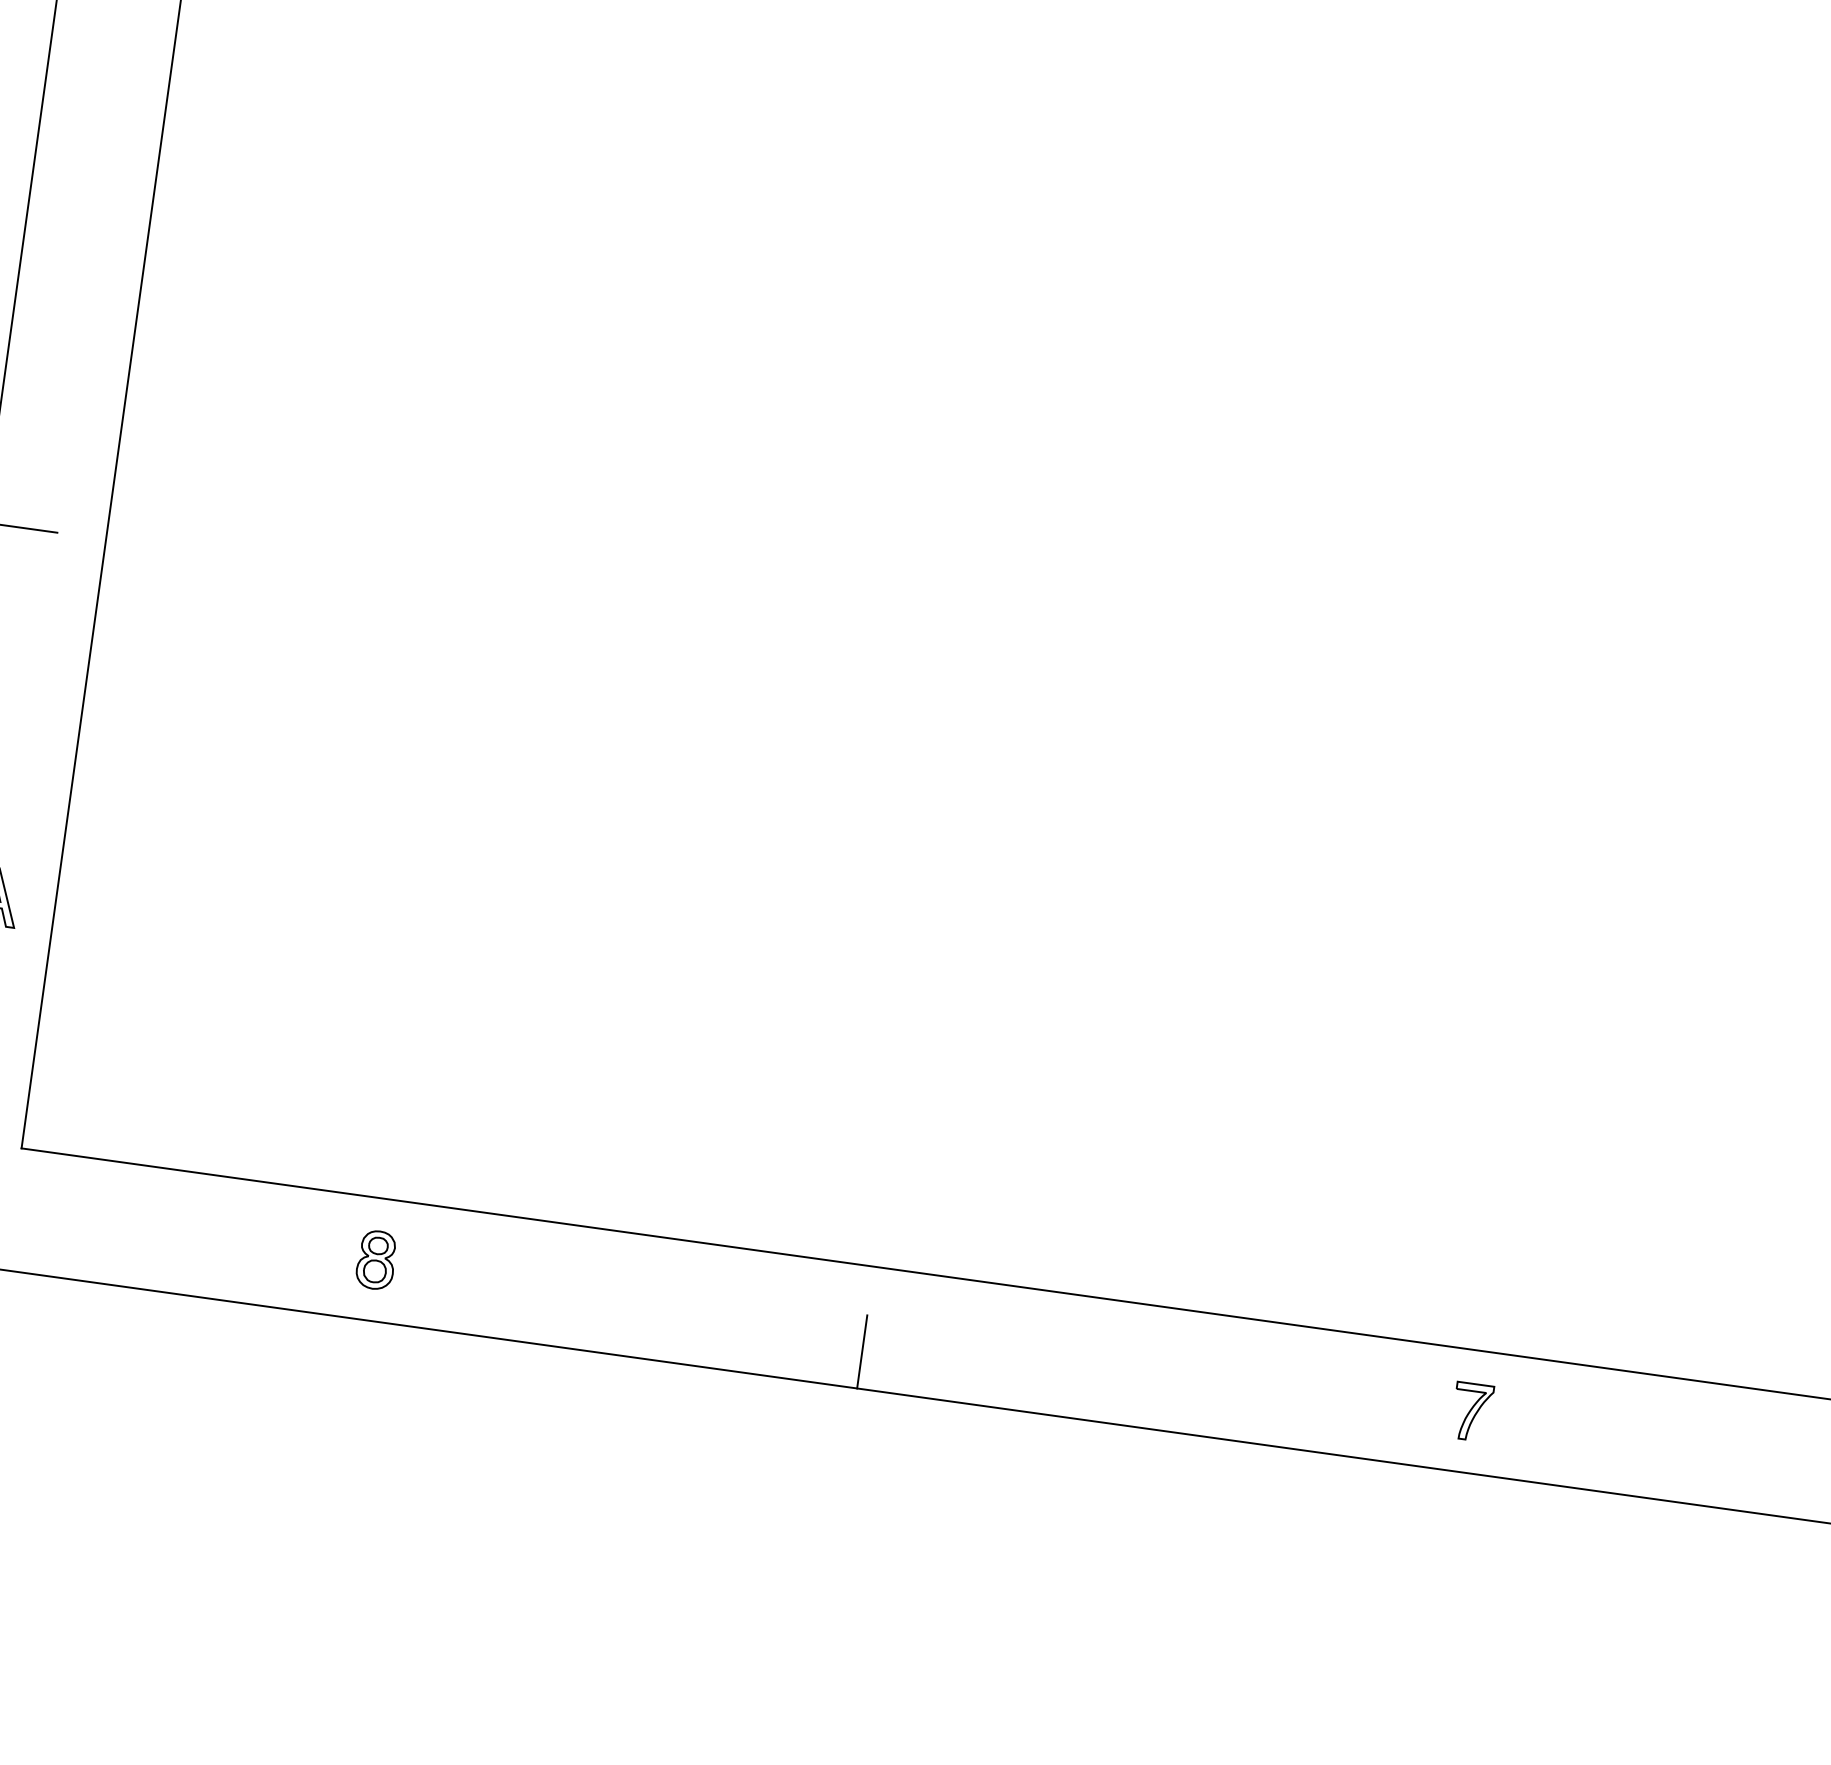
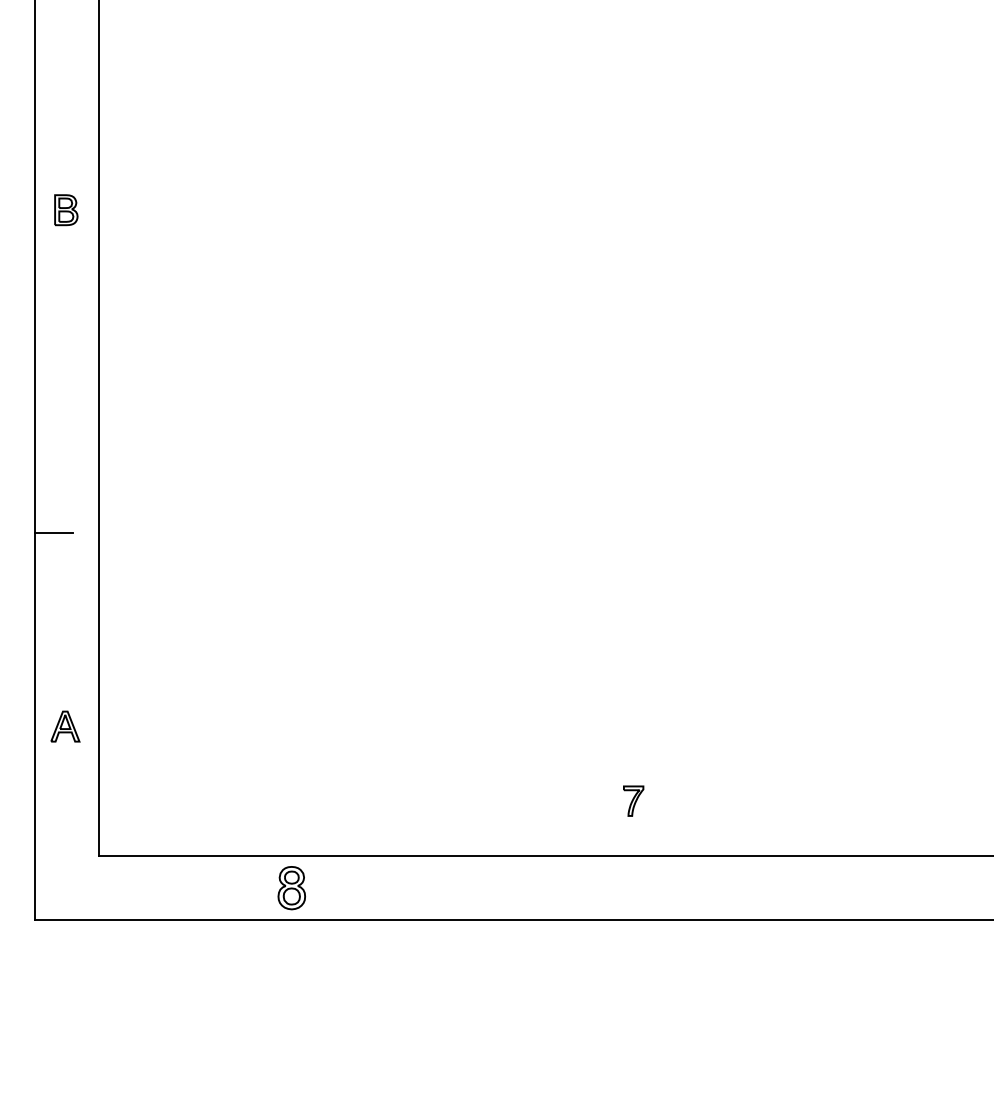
part: (375, 1260) -> (291, 888), size x1.4
line: (863, 1351) -> (551, 900), removed
part: (1472, 1410) -> (633, 800), moved

